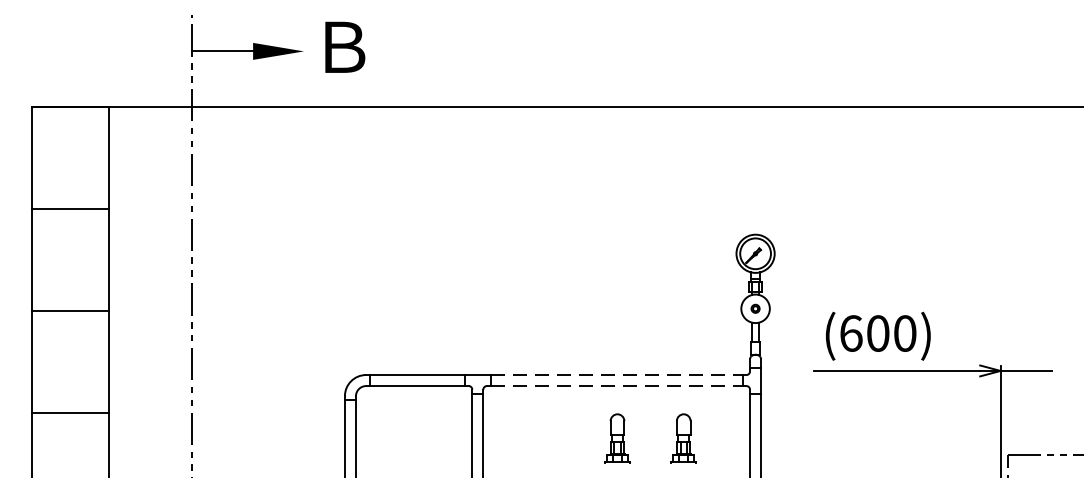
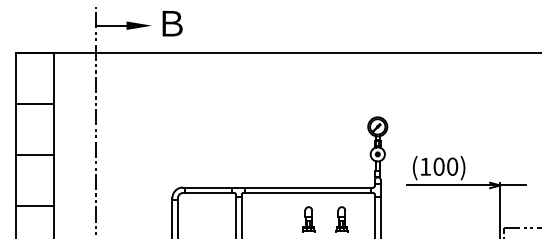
text: (851, 333) -> (425, 166), (600) -> (100)
line: (617, 375) -> (308, 187), dashed -> solid
line: (617, 387) -> (308, 193), dashed -> solid

